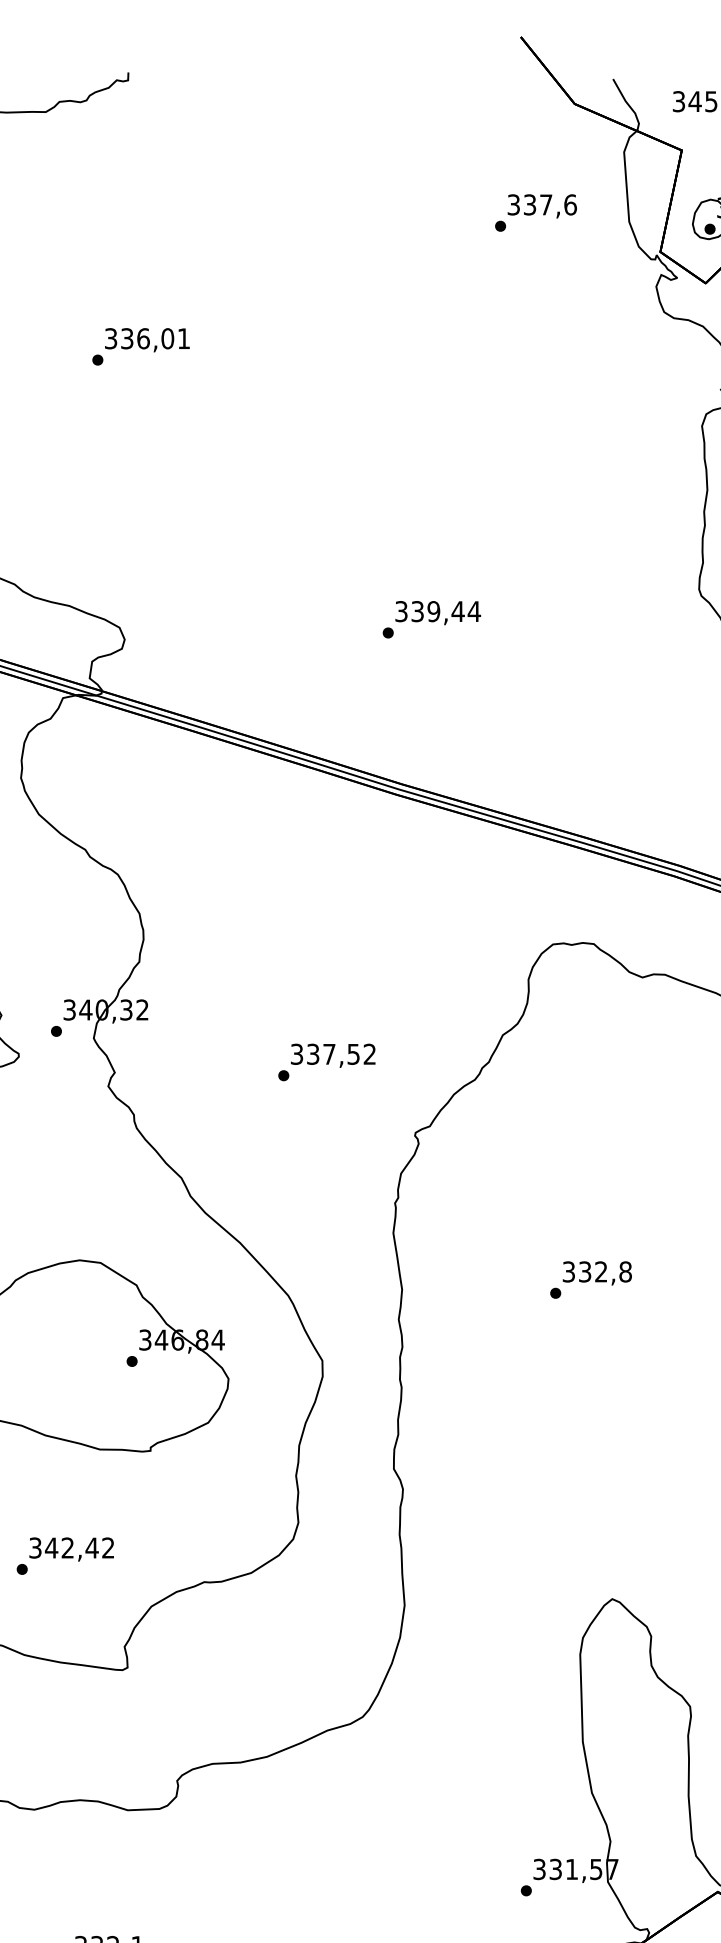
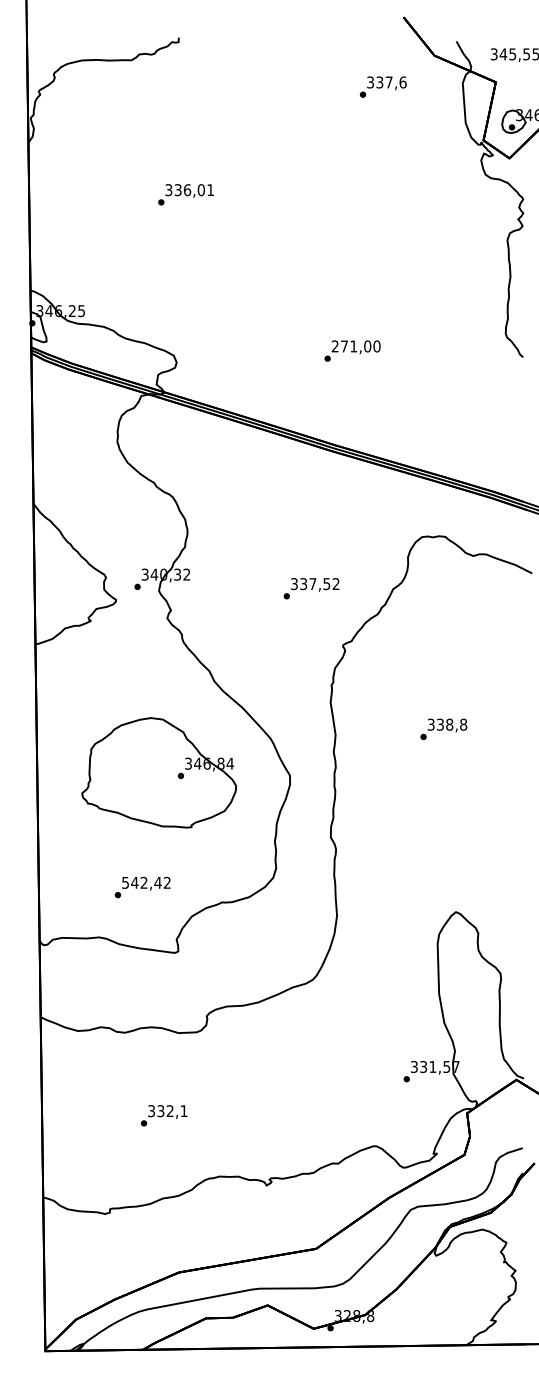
text: (536, 211) -> (383, 86), moved
text: (436, 611) -> (355, 346), 339,44 -> 271,00
text: (326, 1062) -> (311, 588), moved
text: (600, 1271) -> (449, 724), 332,8 -> 338,8
text: (35, 1547) -> (125, 882), 342,42 -> 542,42

